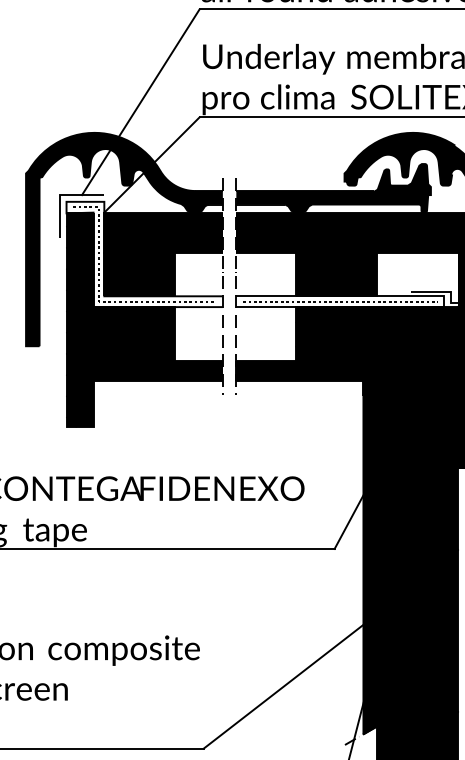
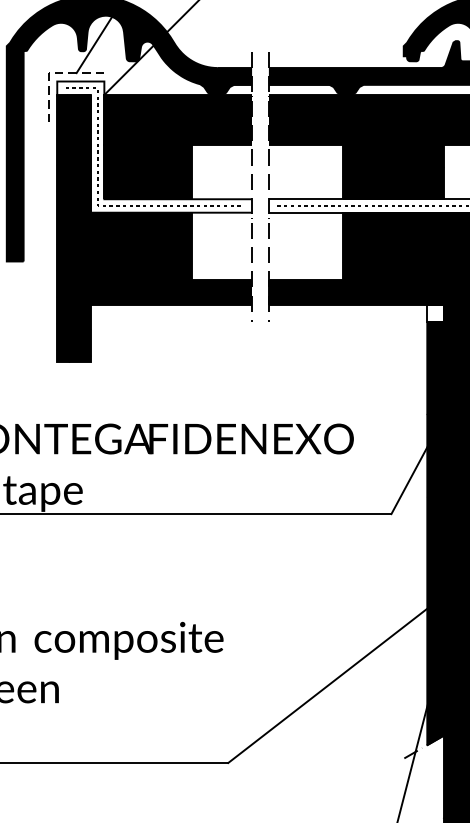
line: (59, 195) -> (48, 73), solid -> dashed
fill: (369, 387) -> (434, 312), removed

